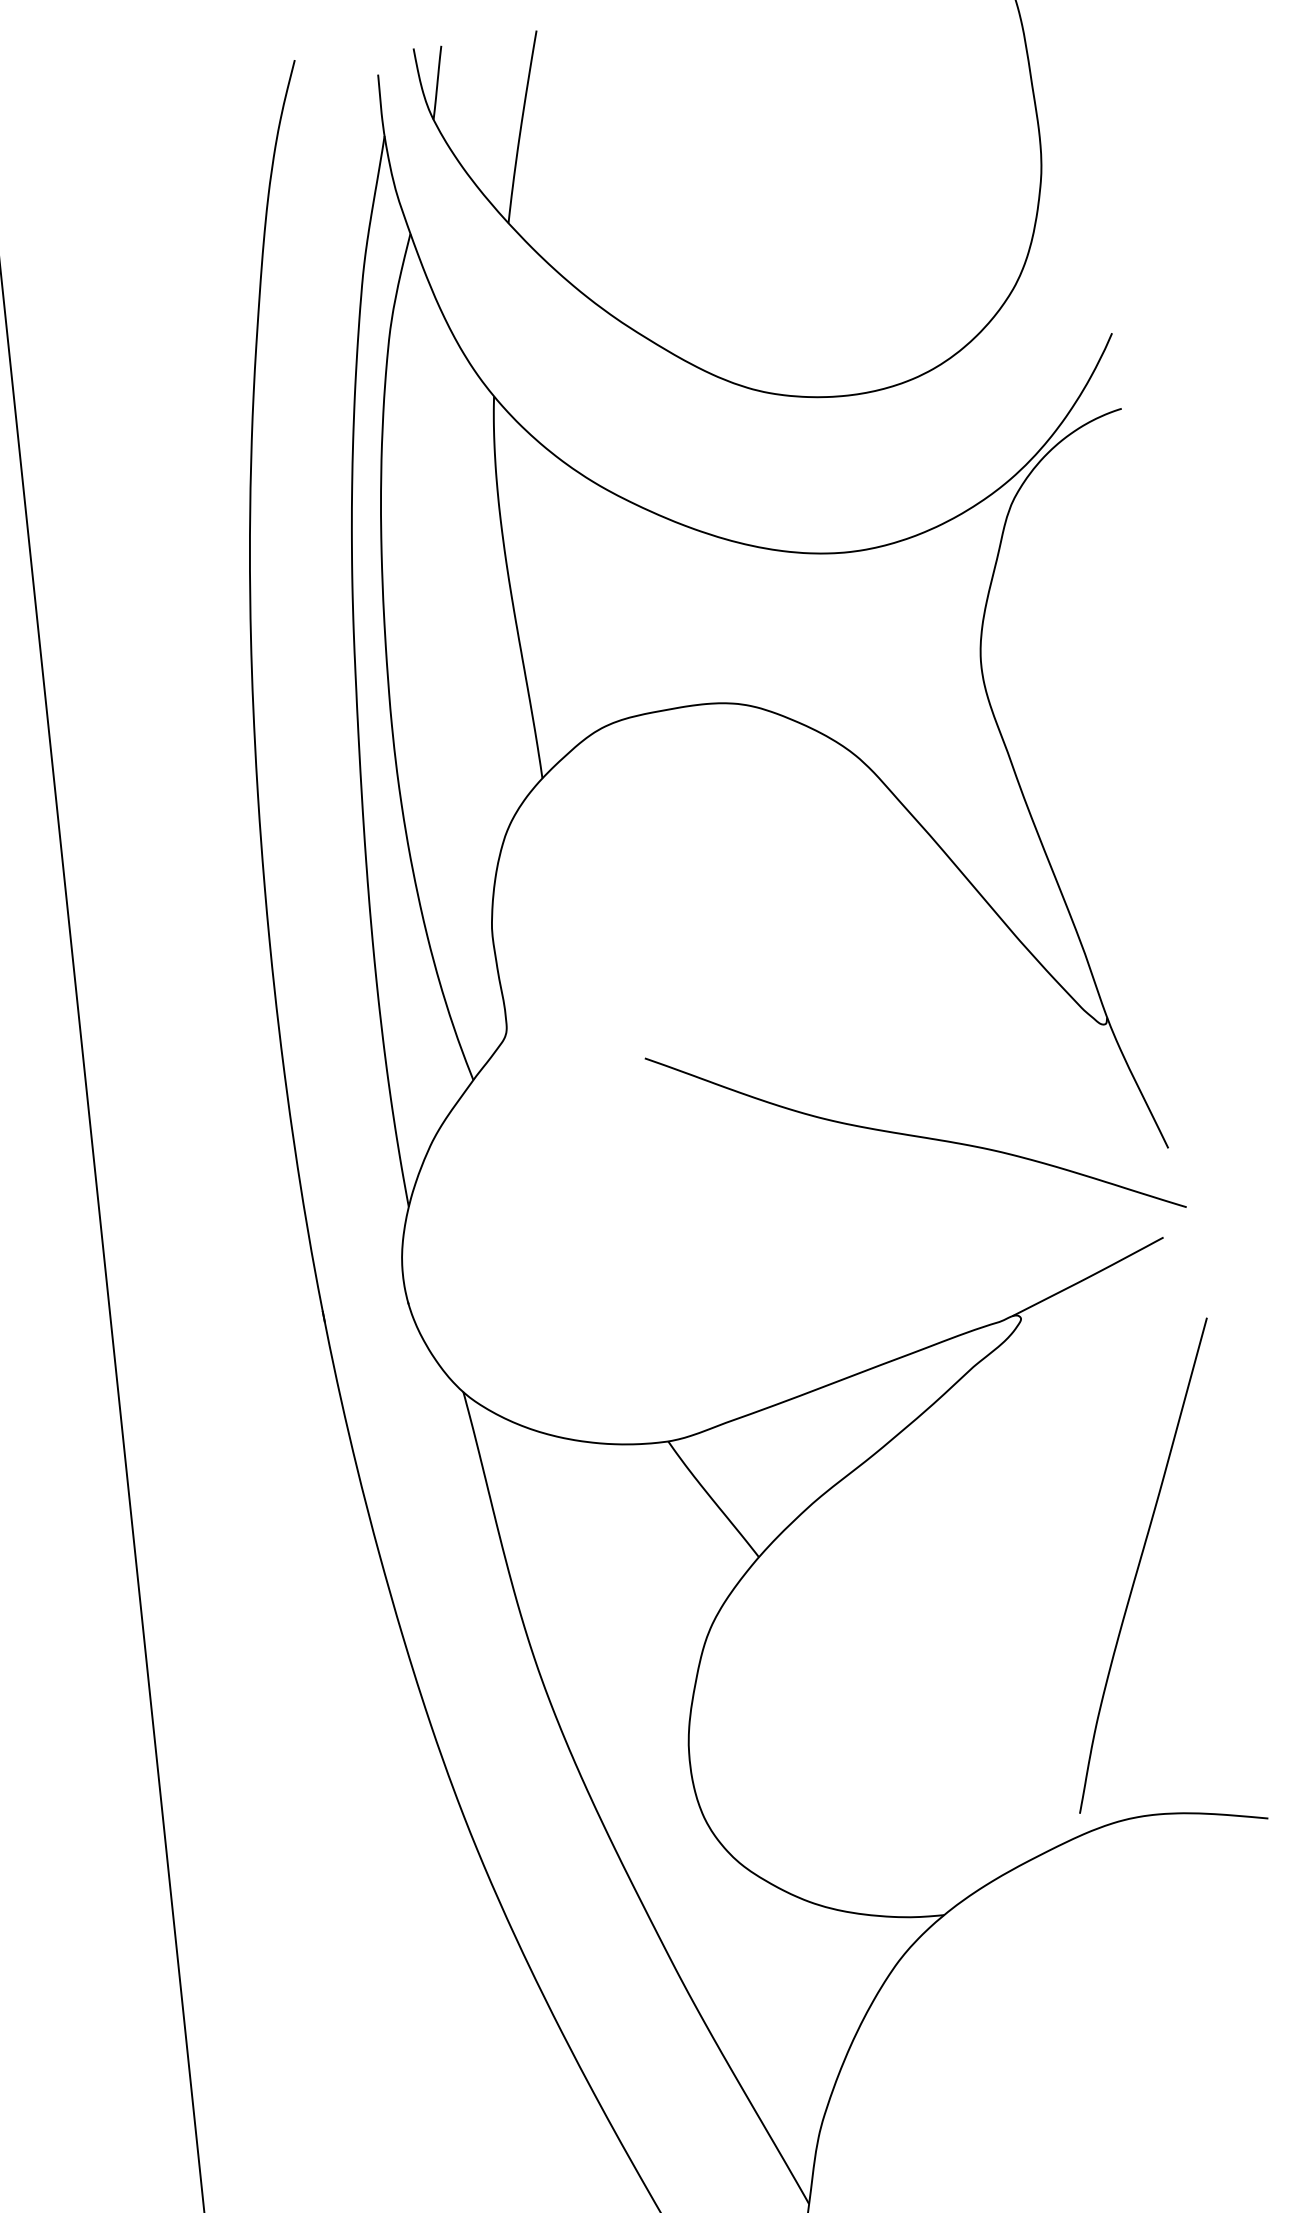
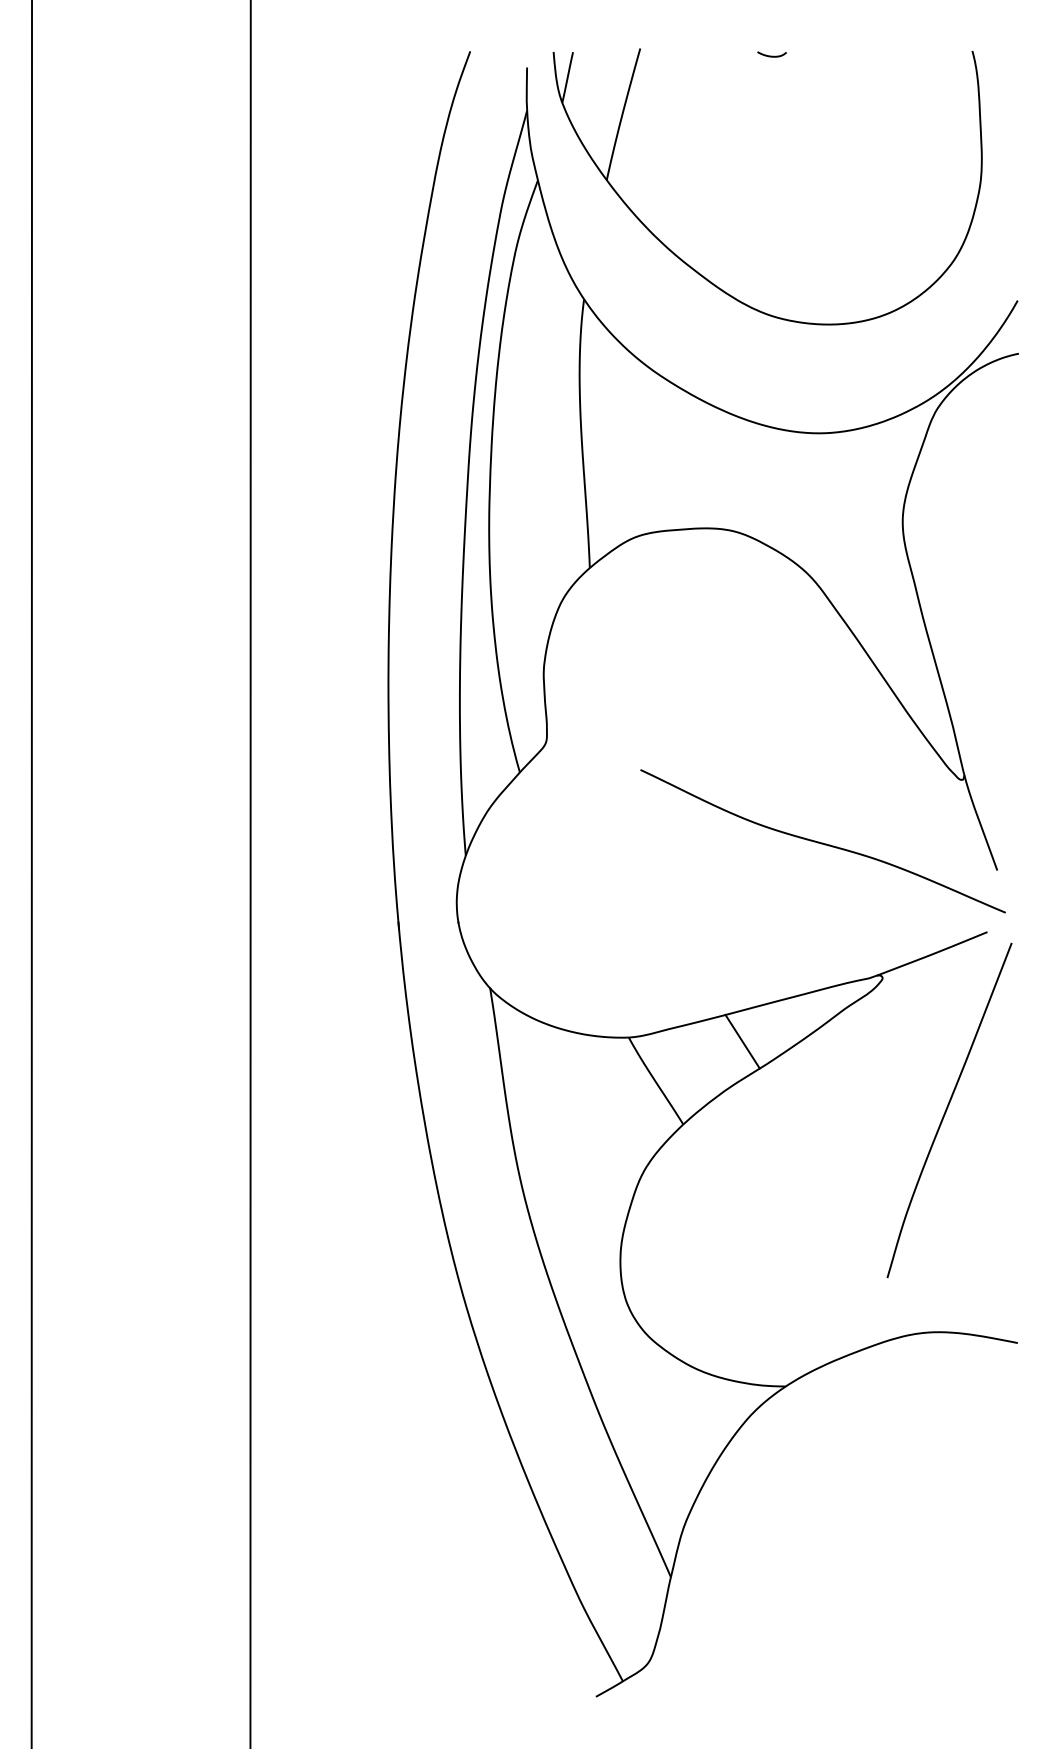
curve: (724, 20) -> (771, 55), added
line: (830, 1430) -> (742, 1041), added
curve: (1140, 1564) -> (947, 1109), moved

